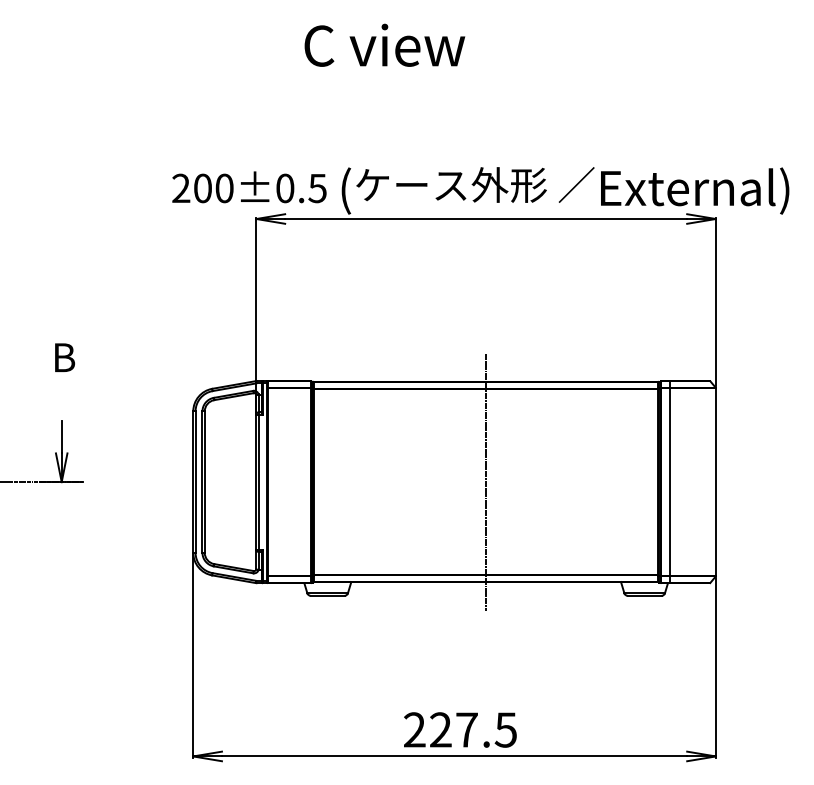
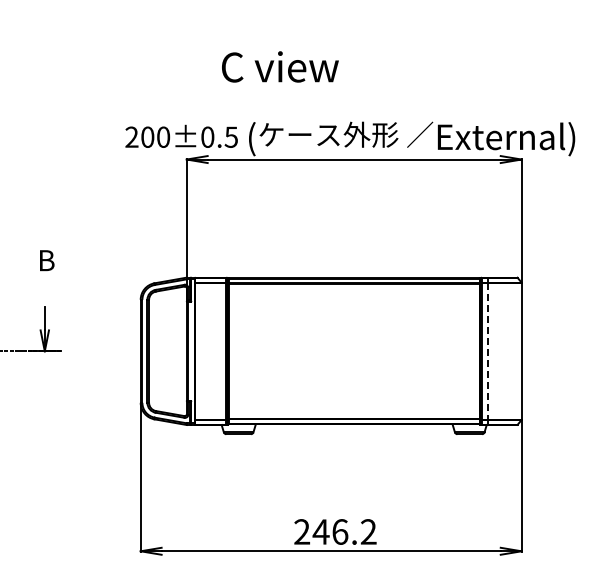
text: (385, 44) -> (280, 66), moved
line: (486, 480) -> (354, 350), removed
line: (670, 482) -> (488, 351), solid -> dashed
text: (472, 729) -> (344, 531), 227.5 -> 246.2

